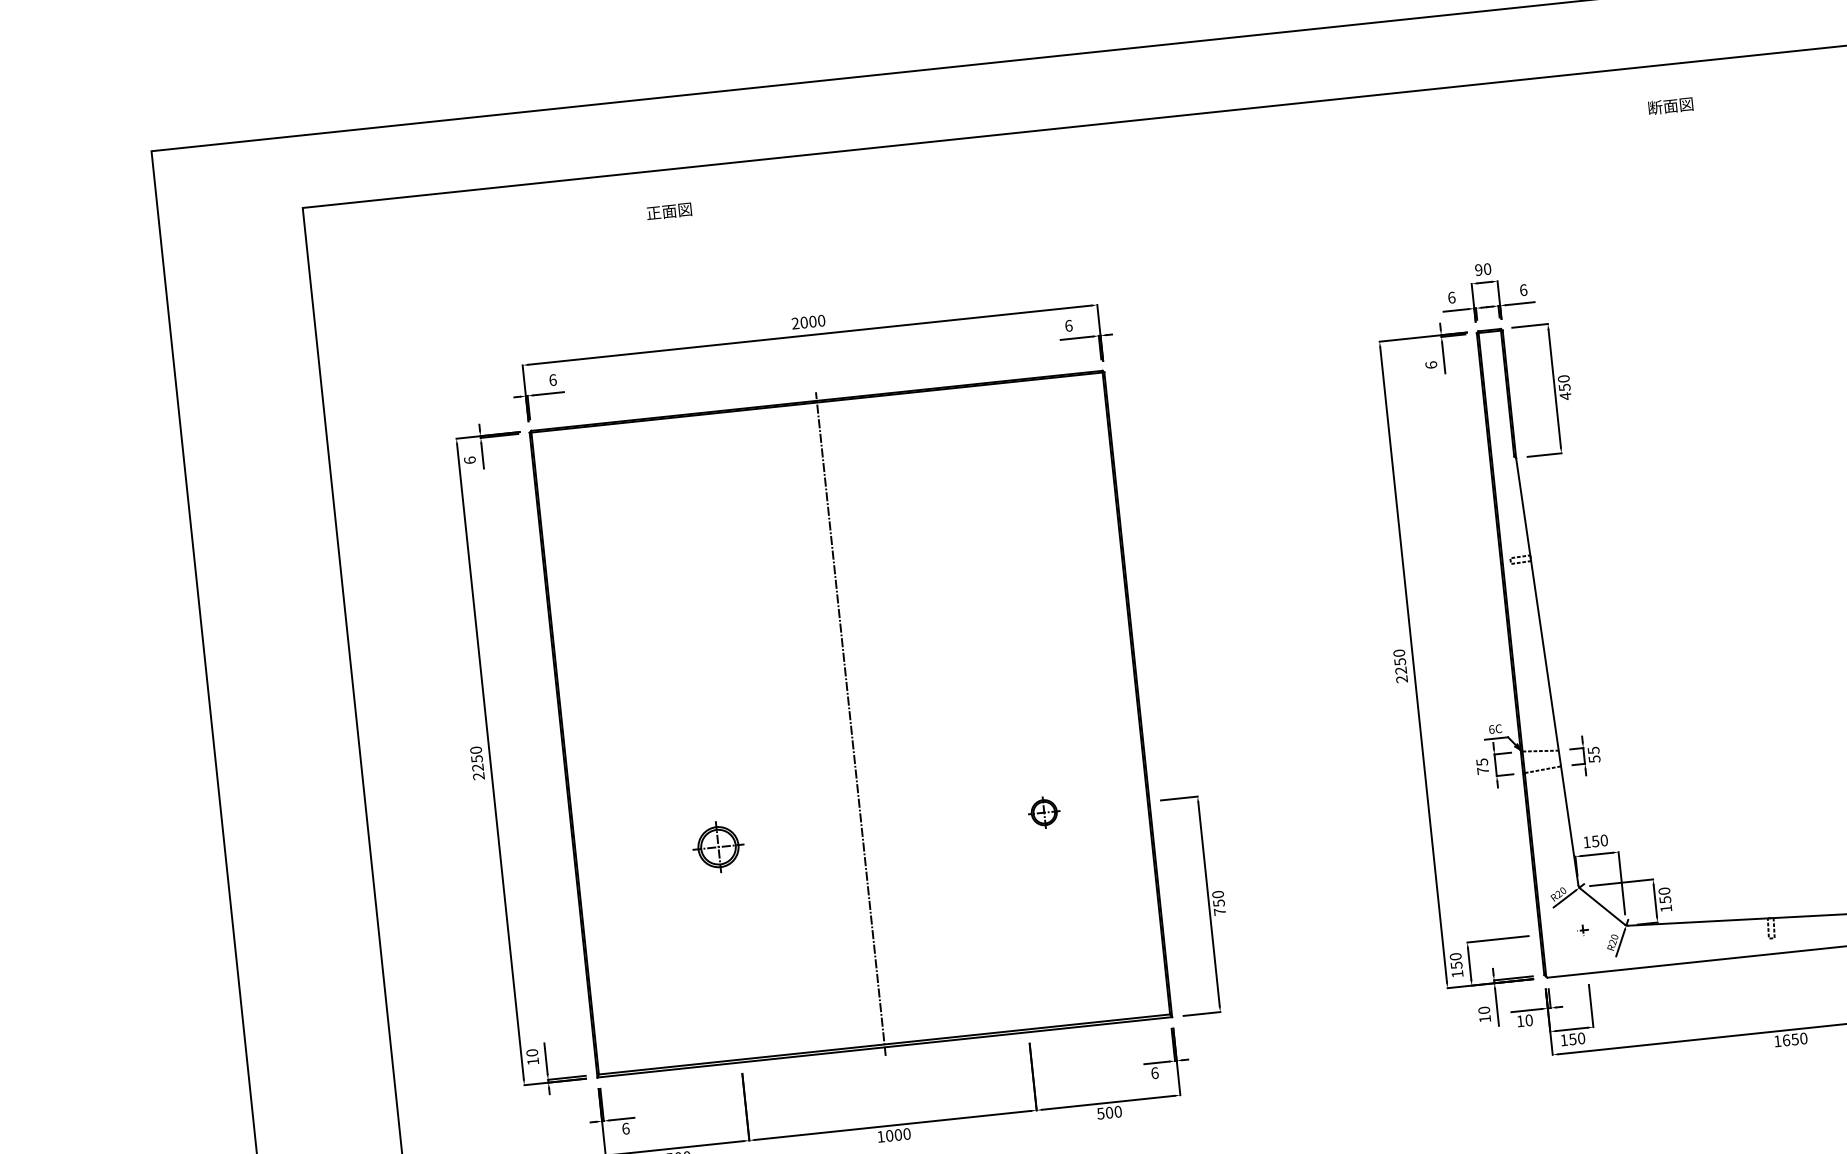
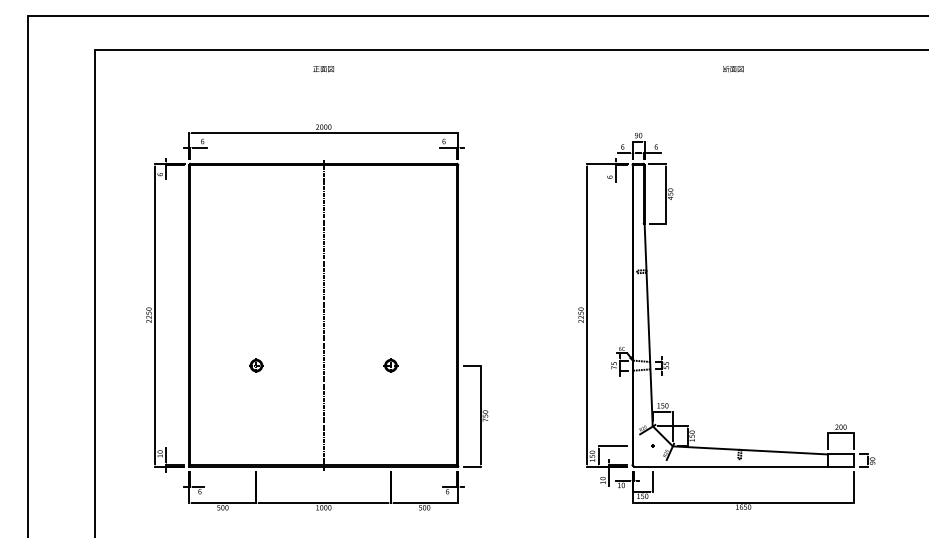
text: (669, 212) -> (323, 69), moved
part: (1043, 812) -> (390, 365), moved
part: (718, 846) -> (256, 365), size x0.62

